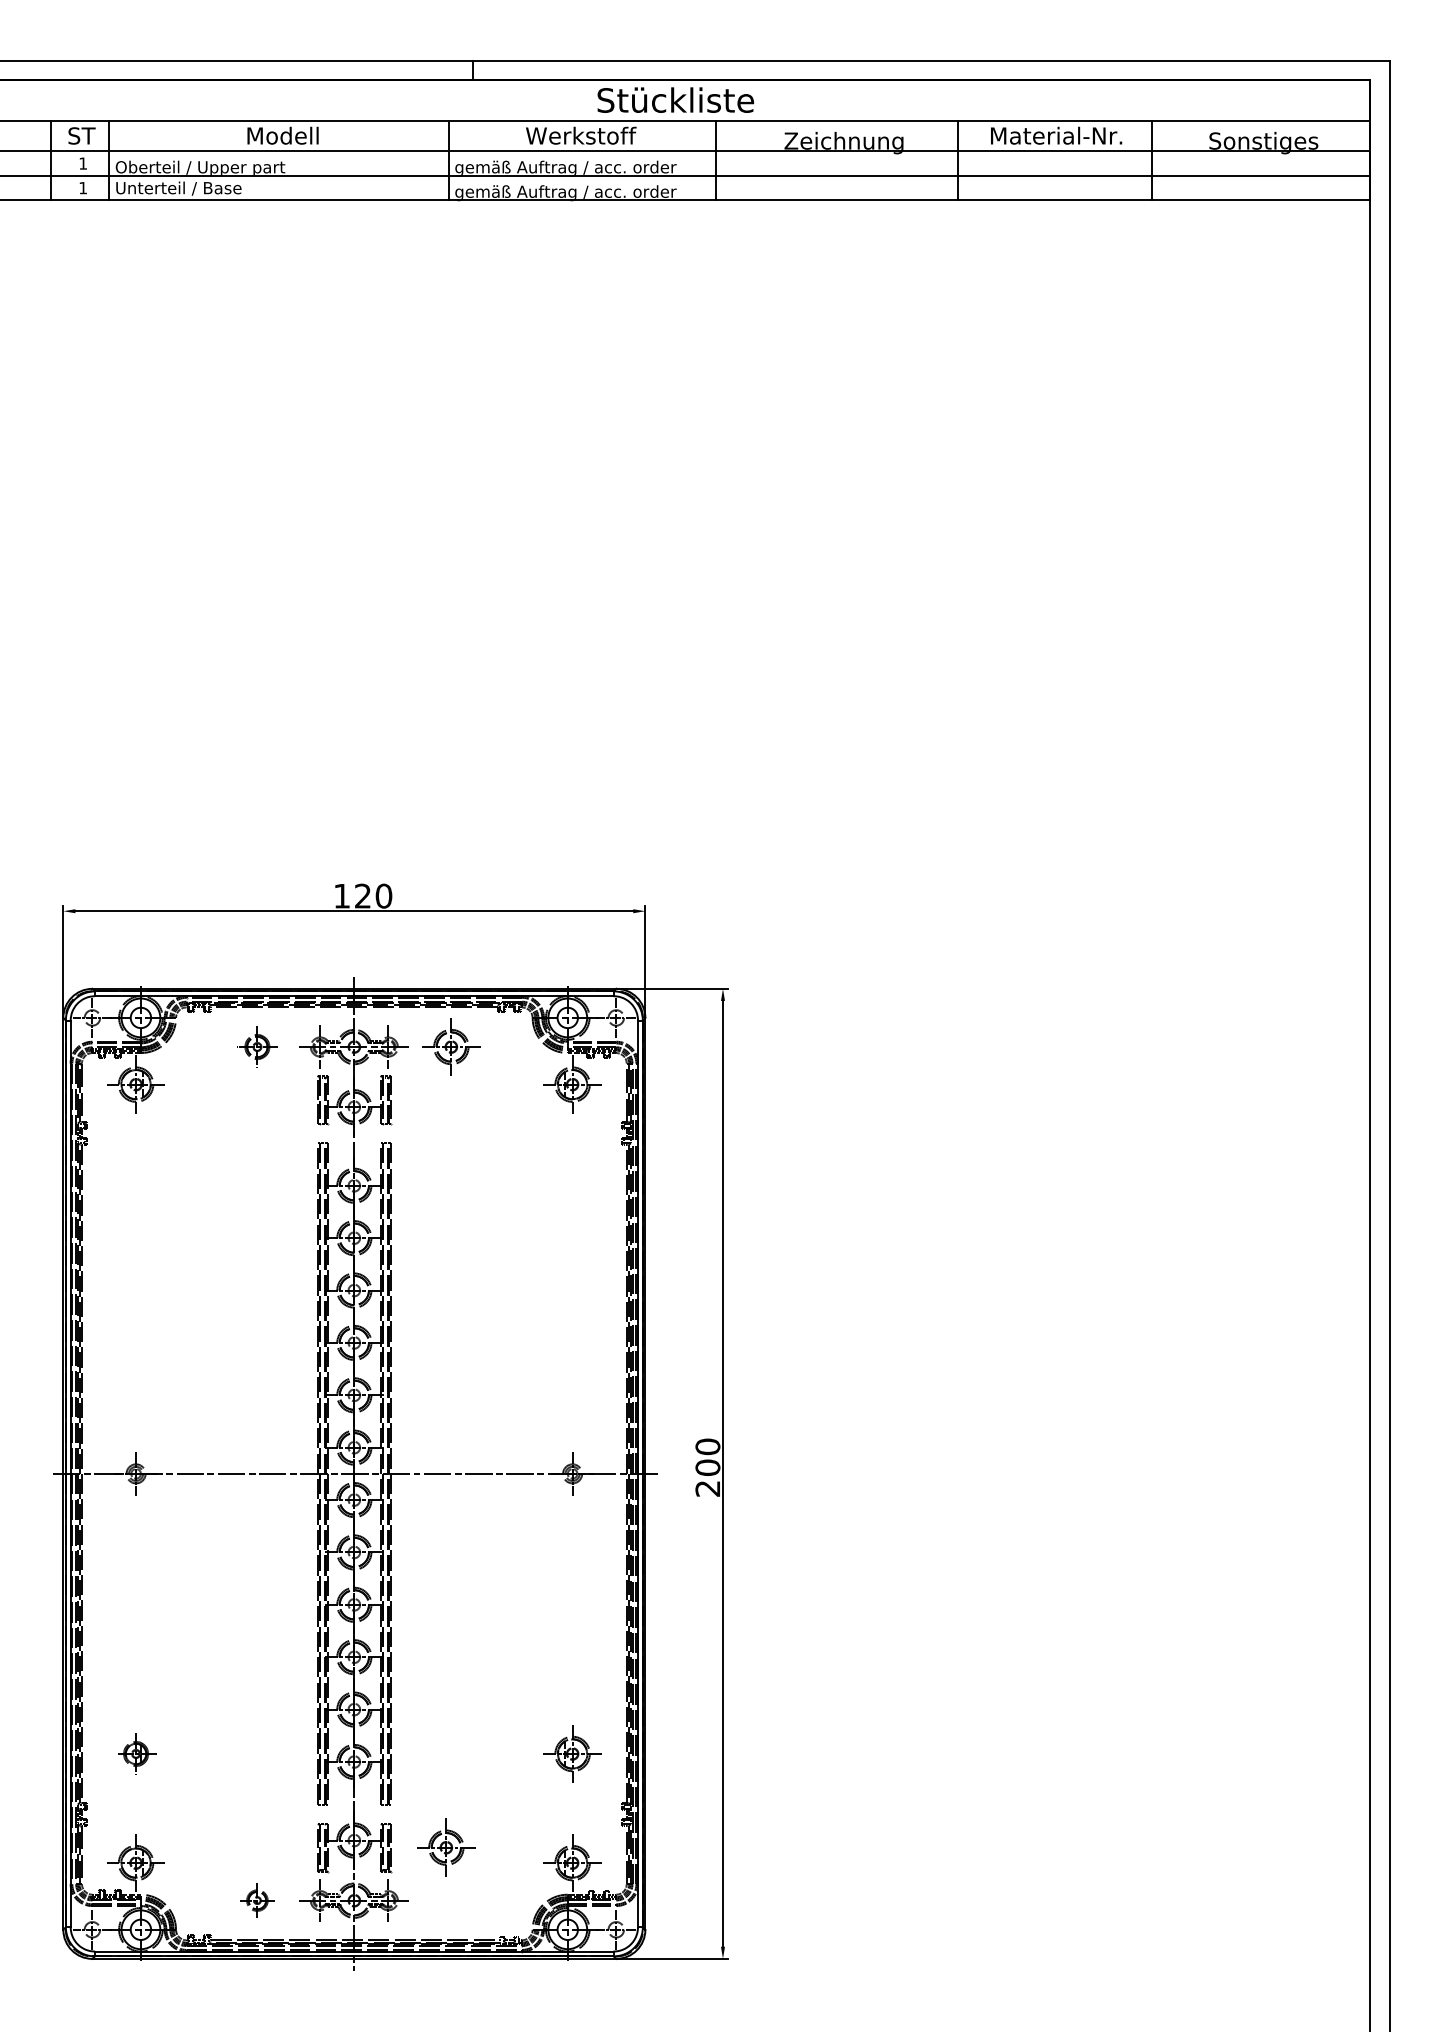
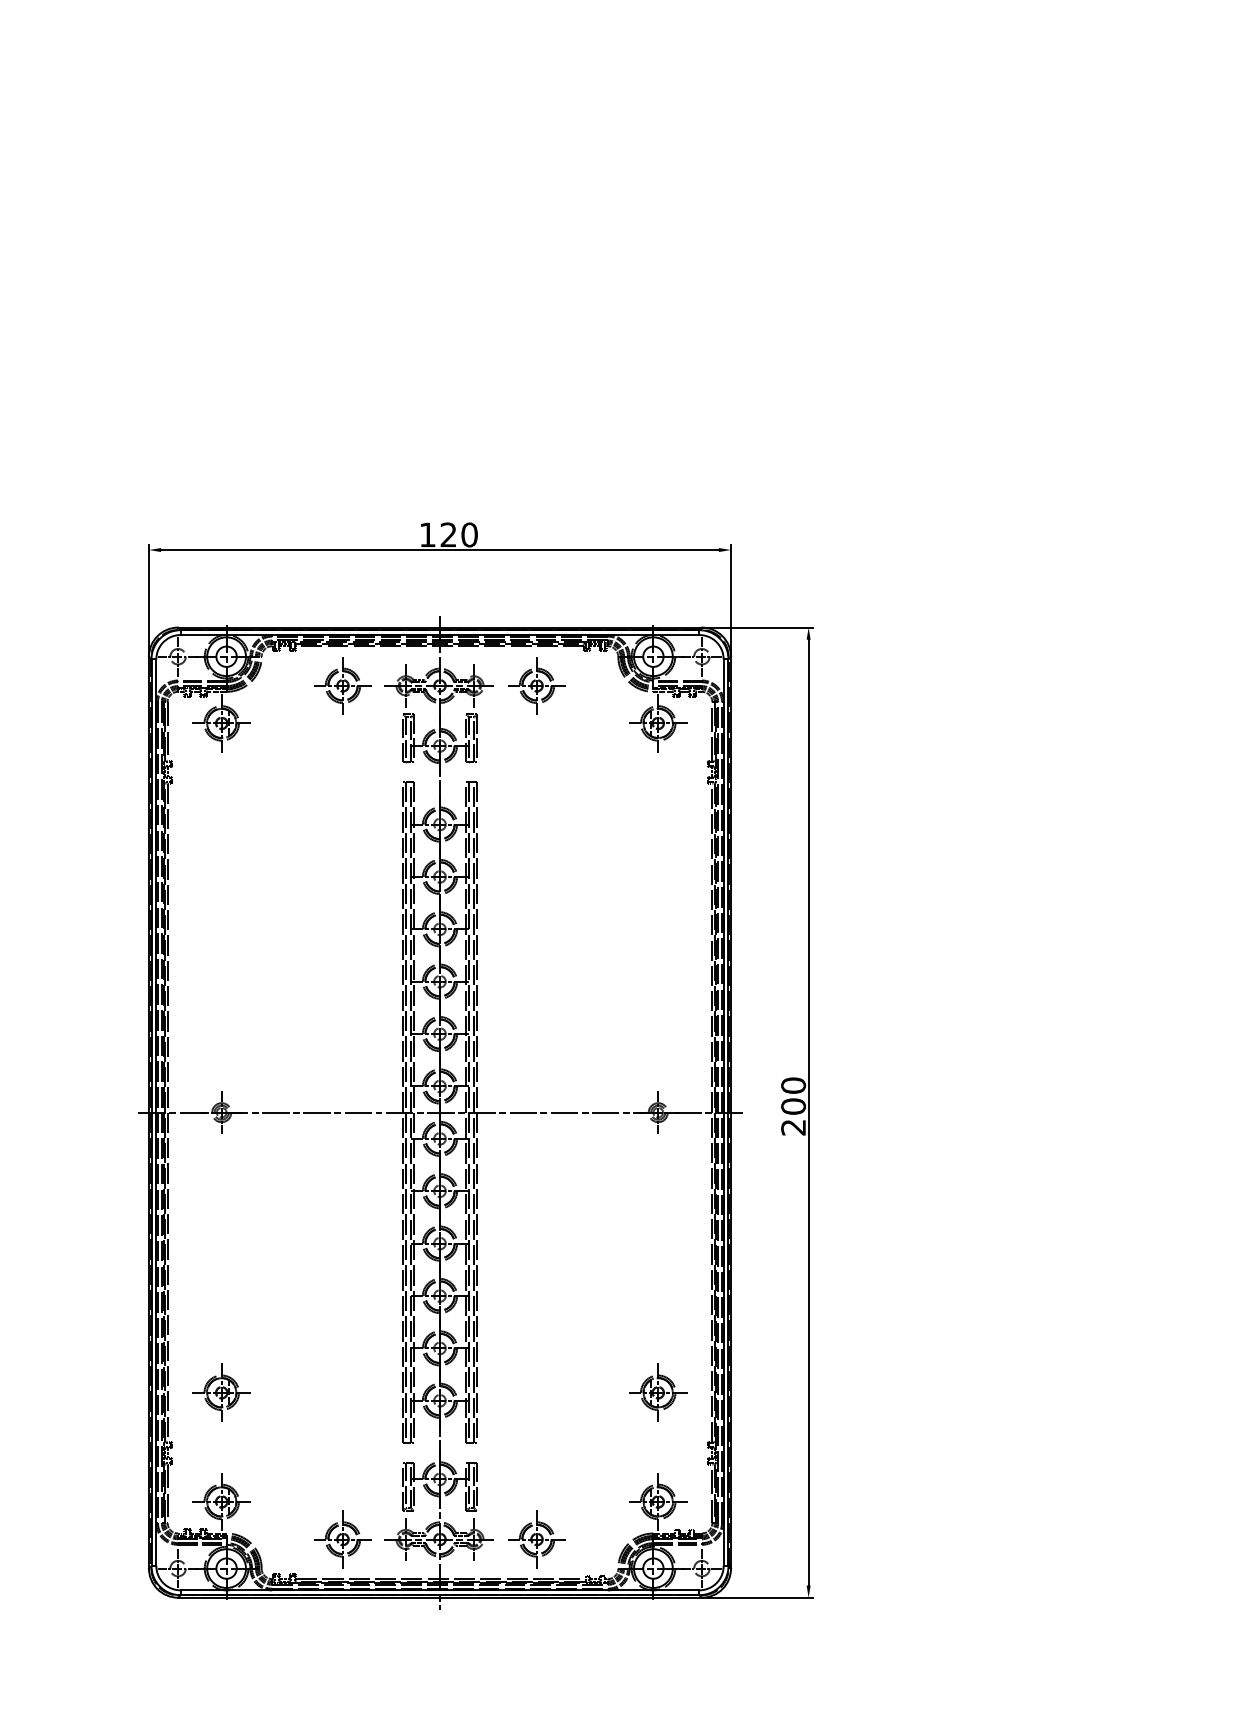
part: (257, 1046) -> (343, 685), size x1.43
part: (135, 1753) -> (221, 1392), size x1.43
part: (446, 1847) -> (537, 1539), moved
part: (257, 1900) -> (343, 1539), size x1.67

